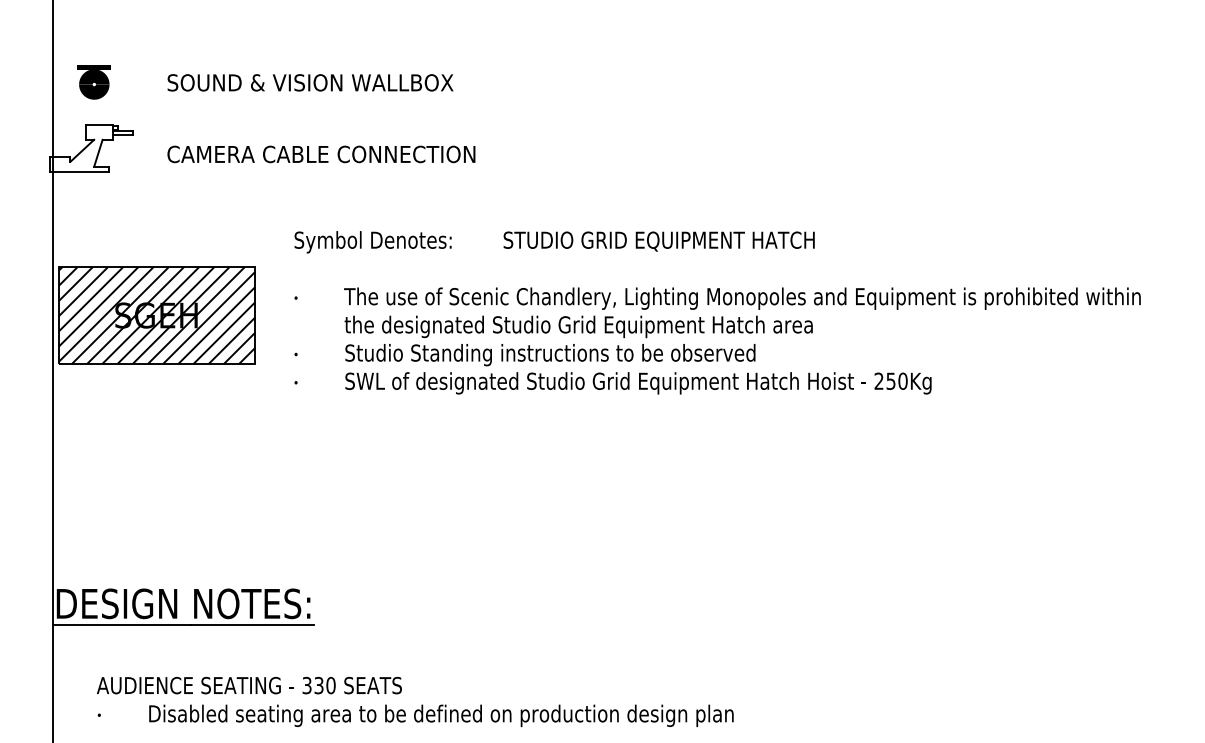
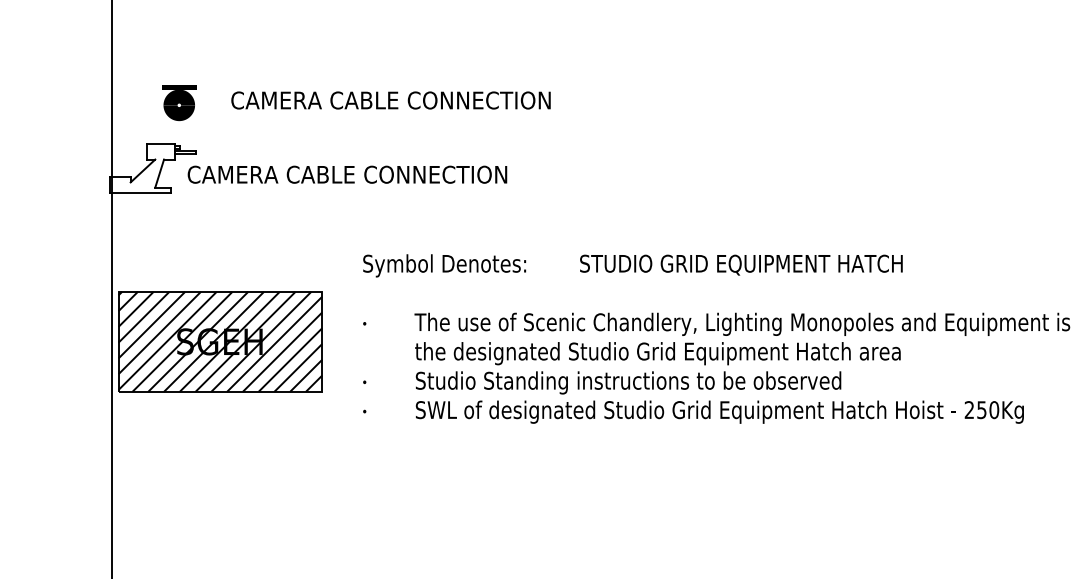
text: (93, 82) -> (178, 103), moved
text: (321, 82) -> (391, 100), SOUND & VISION WALLBOX -> CAMERA CABLE CONNECTION
text: (321, 154) -> (347, 174), moved

